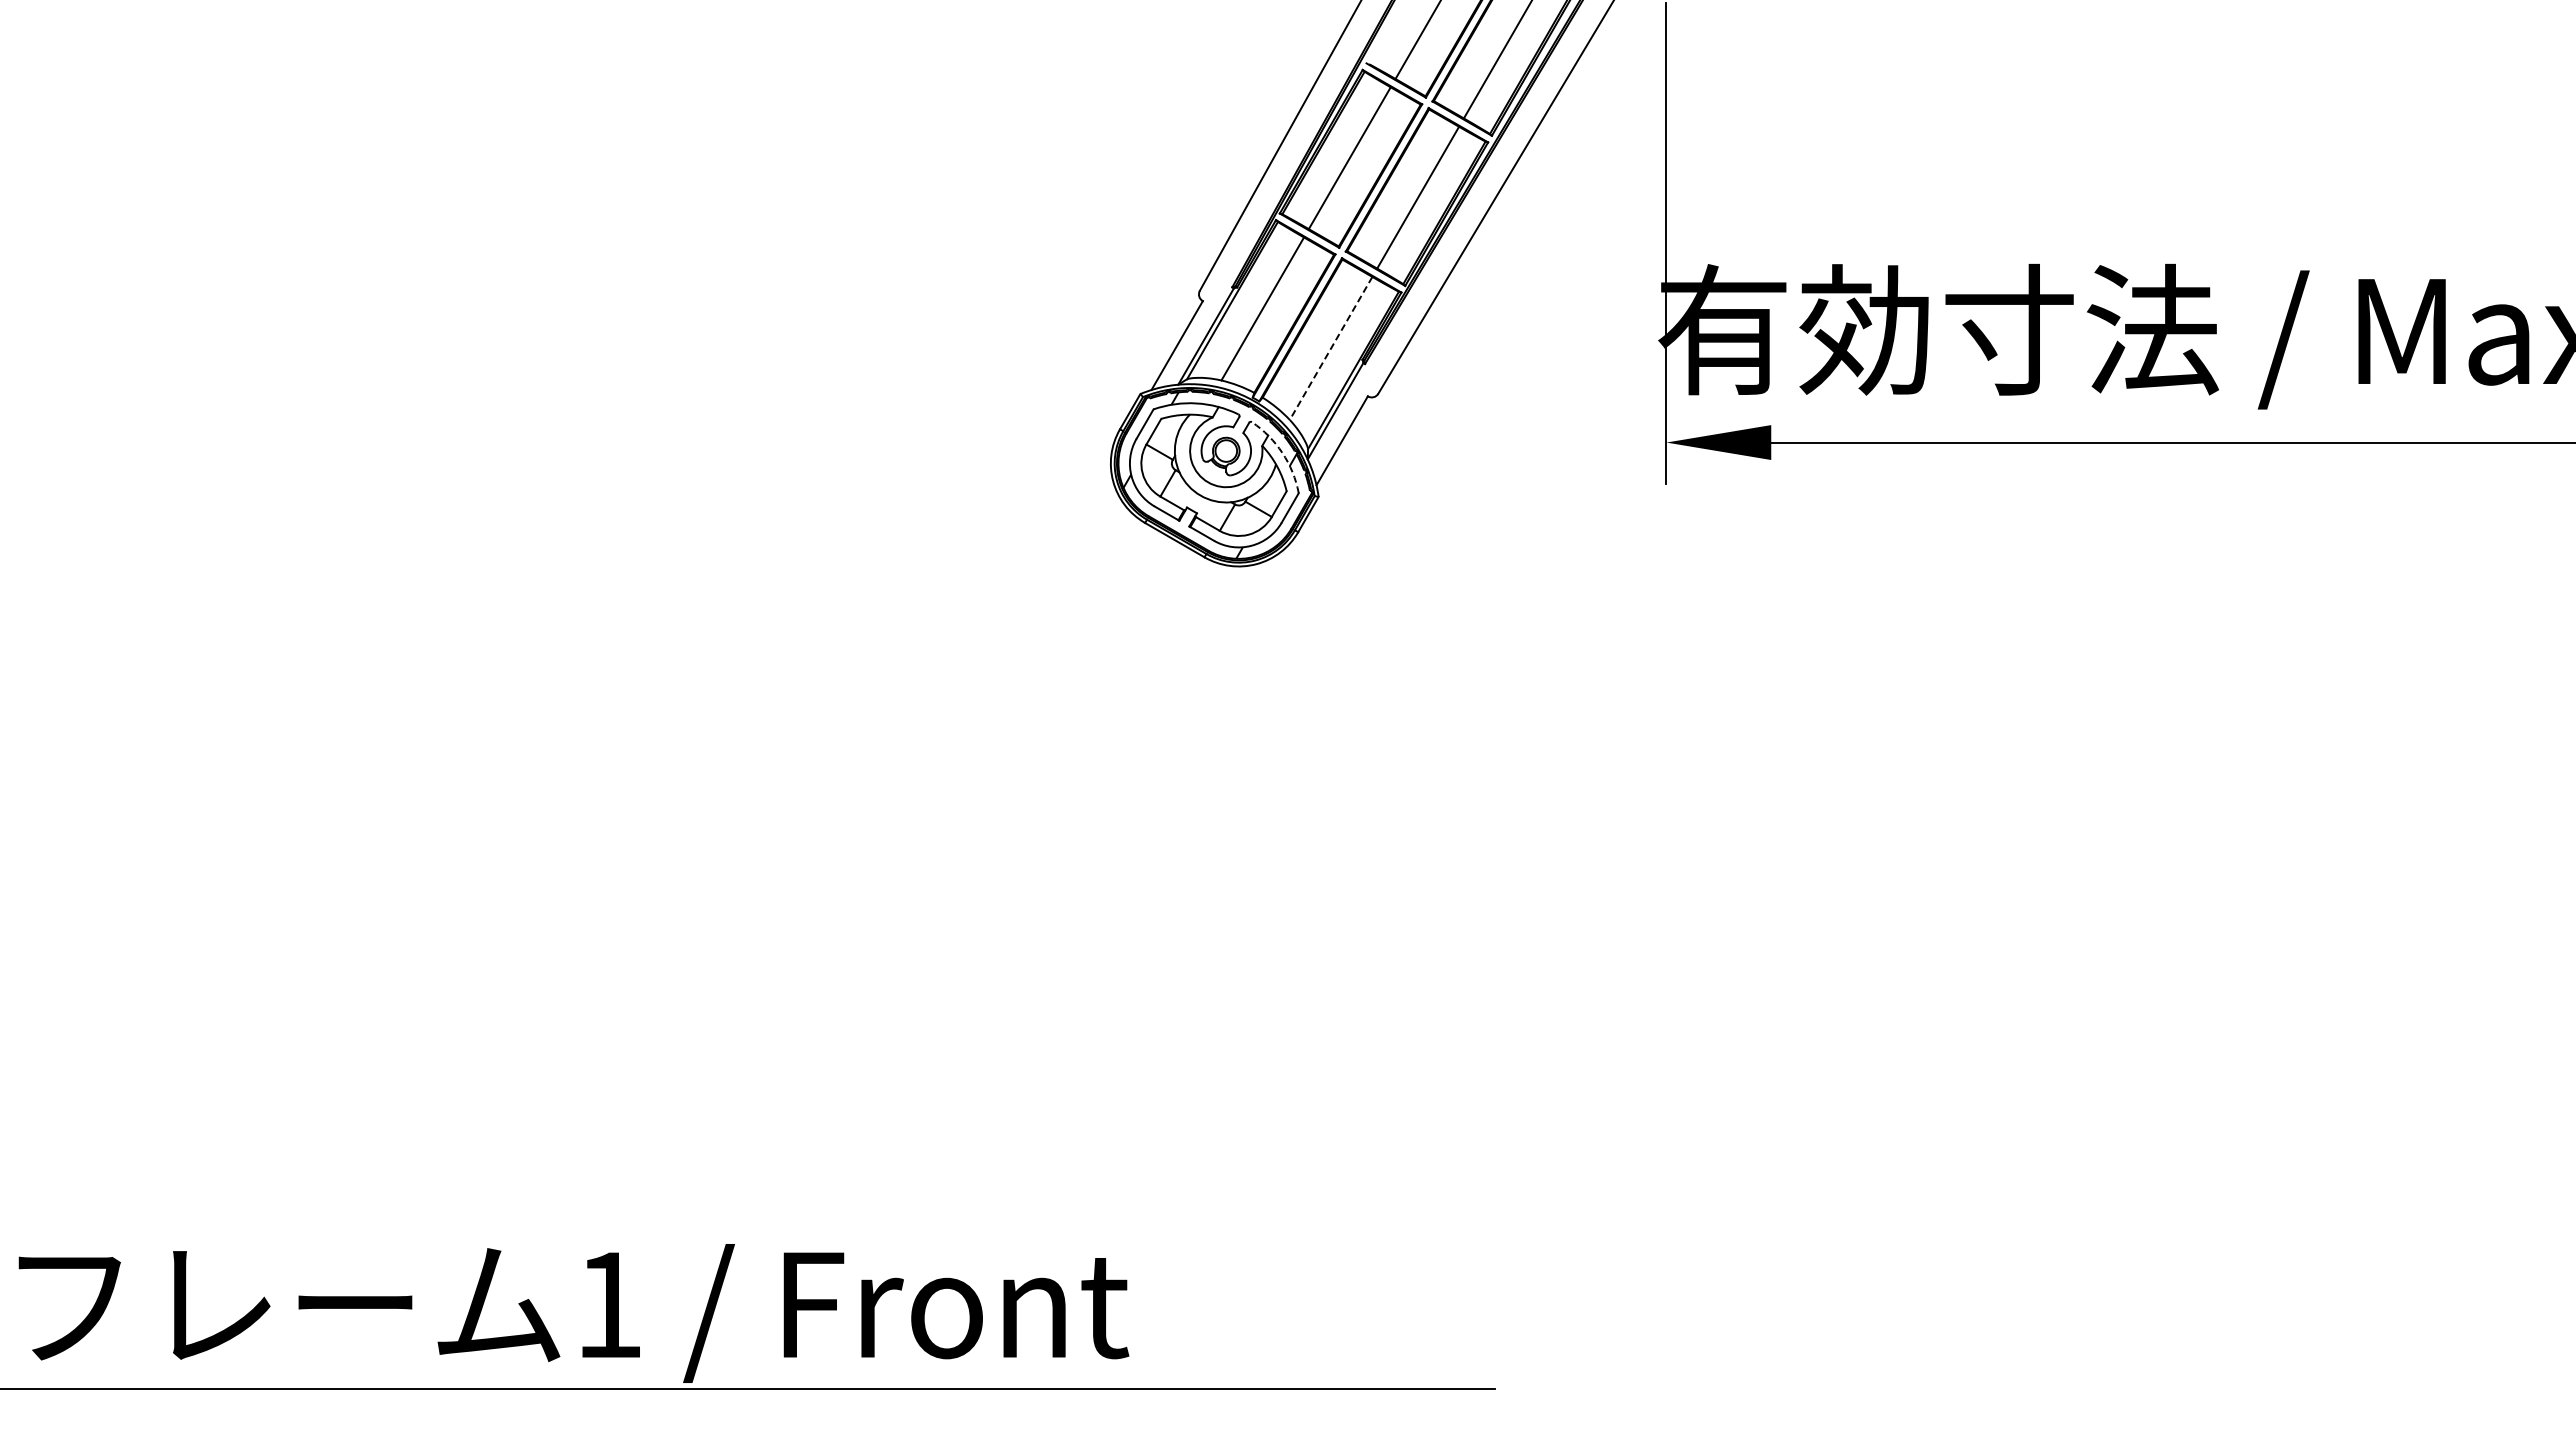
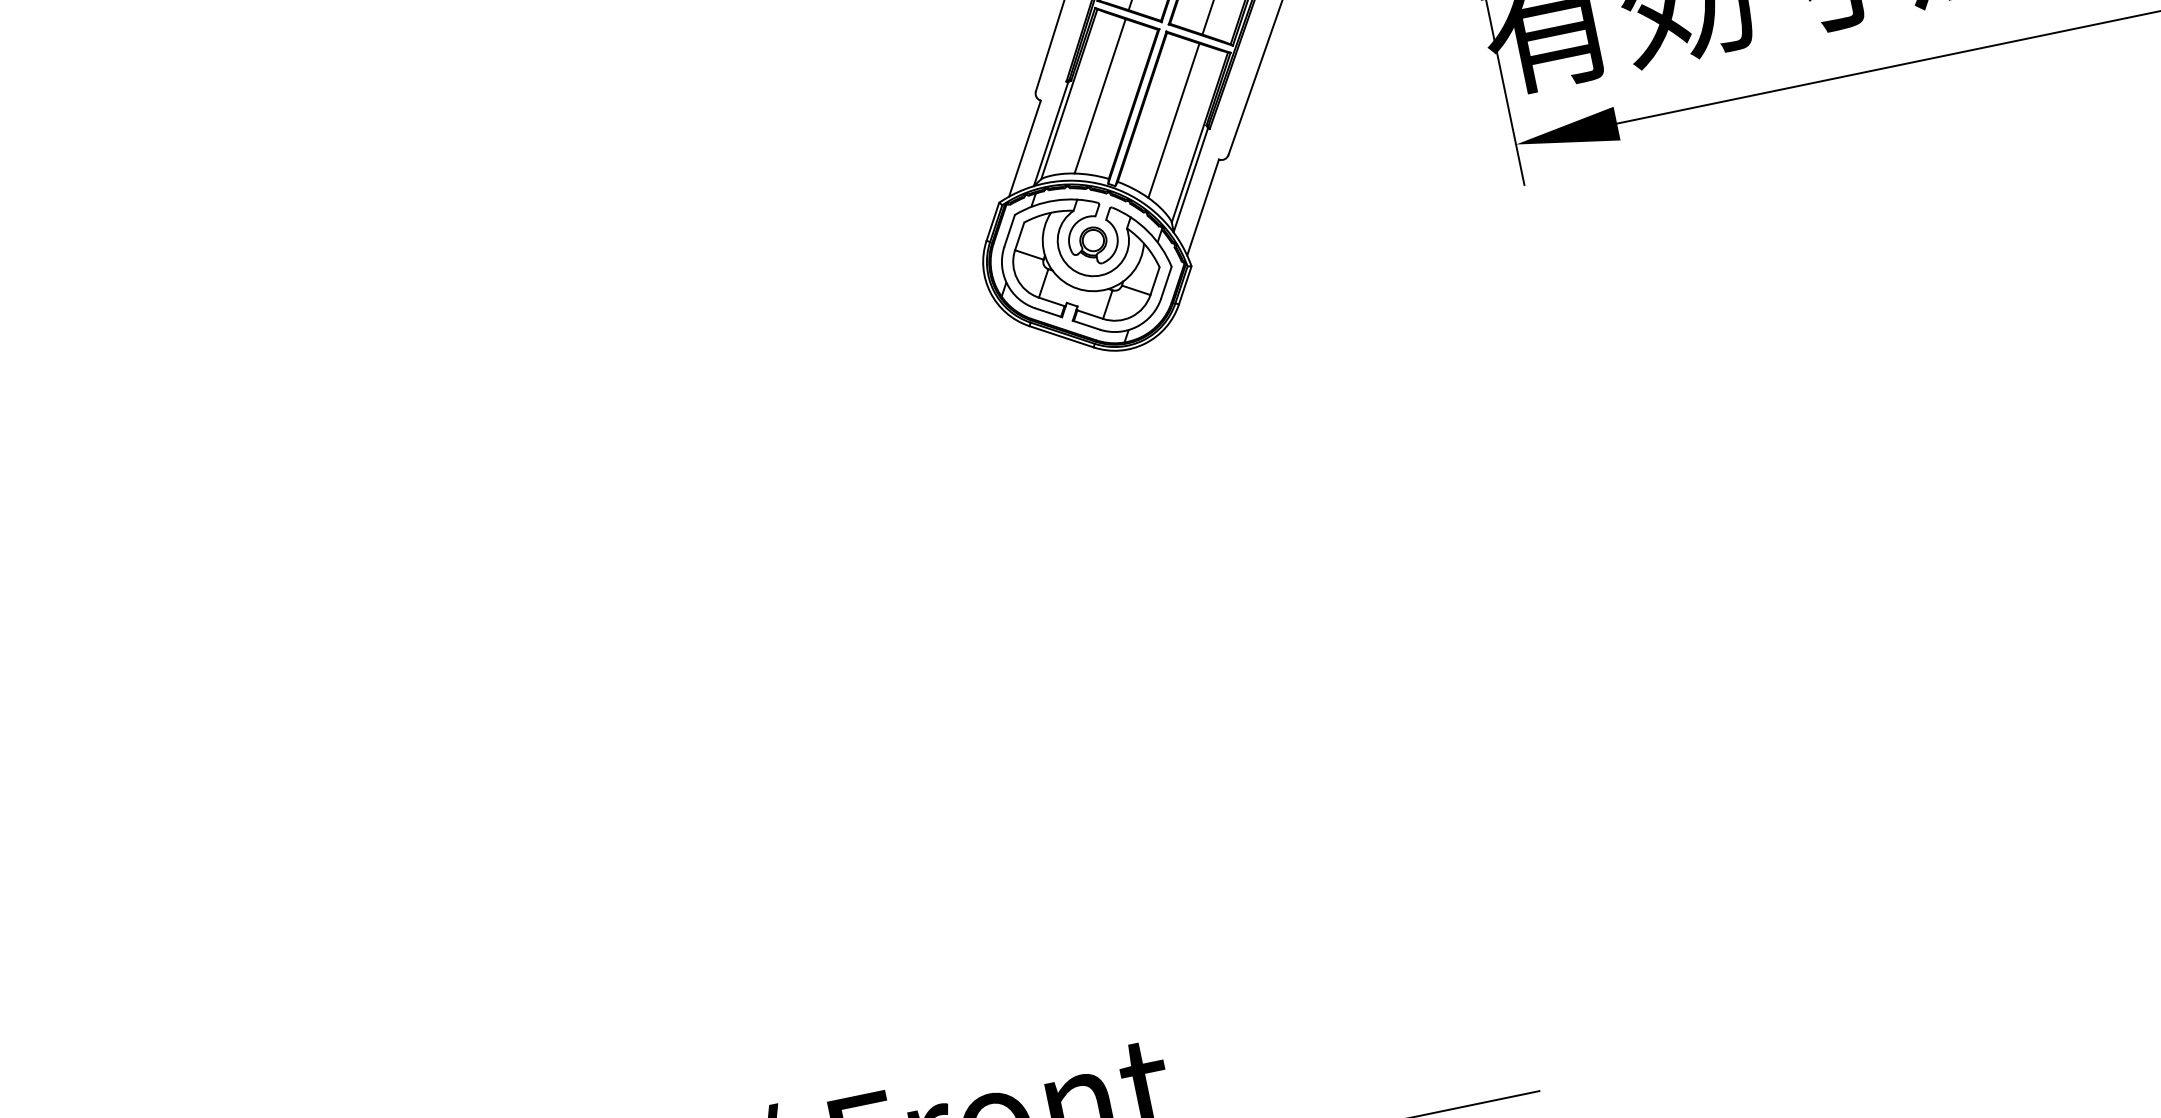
line: (1331, 348) -> (1174, 120), dashed -> solid
arc: (1282, 453) -> (1148, 231), dashed -> solid

